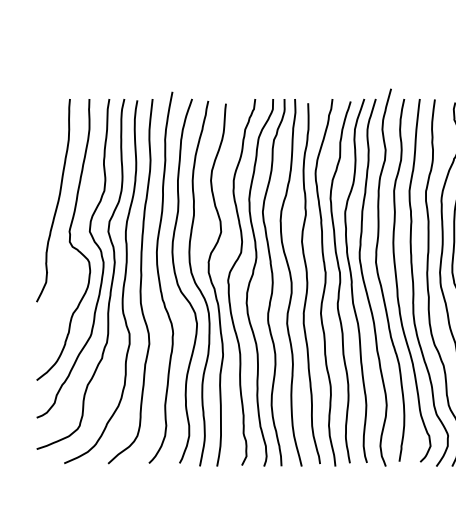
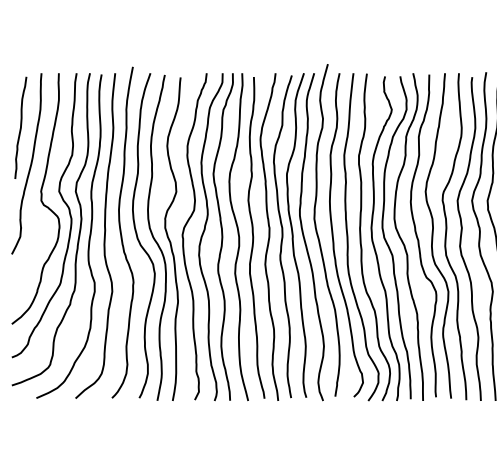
curve: (46, 159) -> (20, 127), added

